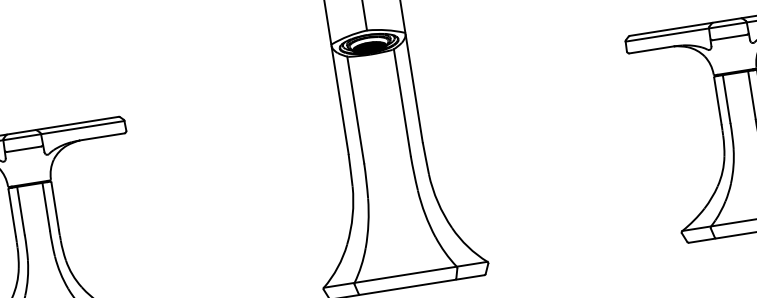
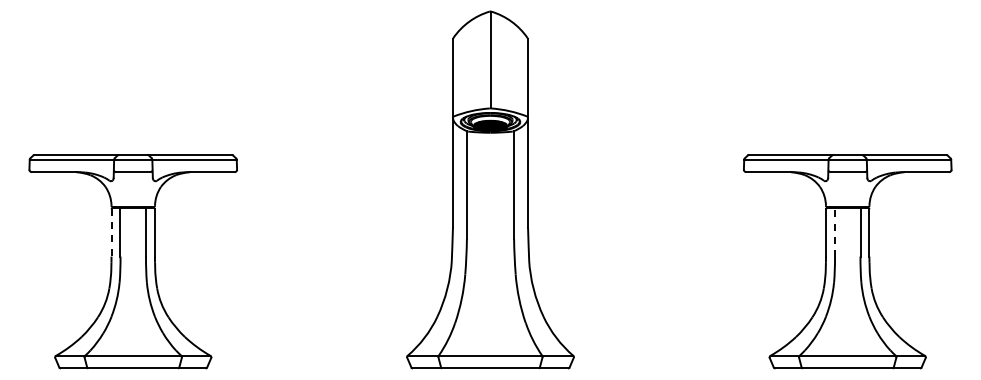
line: (726, 98) -> (834, 231), solid -> dashed
line: (12, 213) -> (111, 233), solid -> dashed

